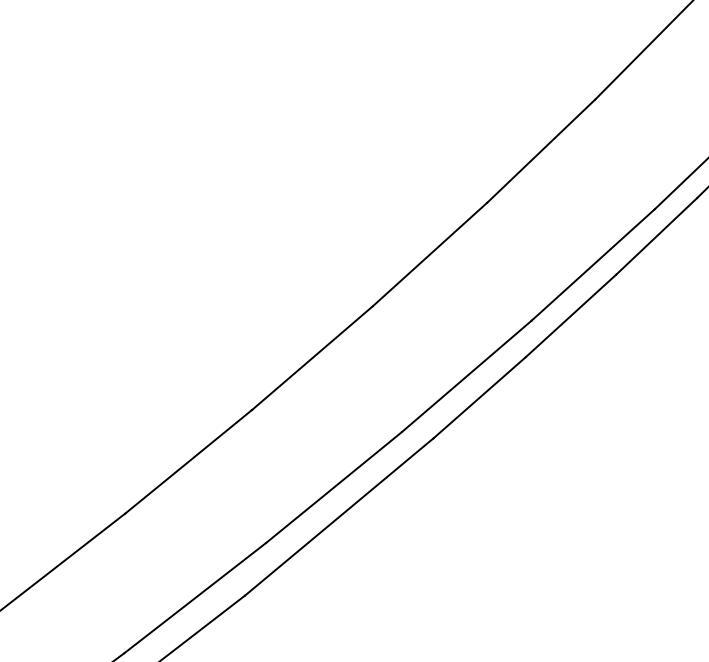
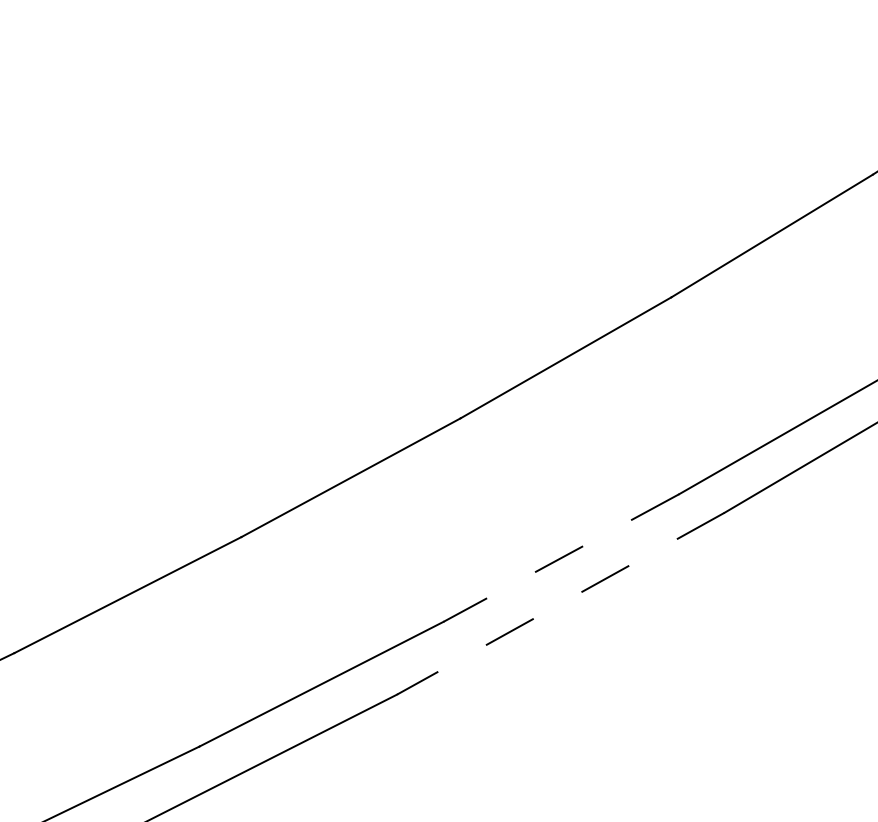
line: (333, 487) -> (560, 557), solid -> dashed
line: (339, 517) -> (561, 604), solid -> dashed

